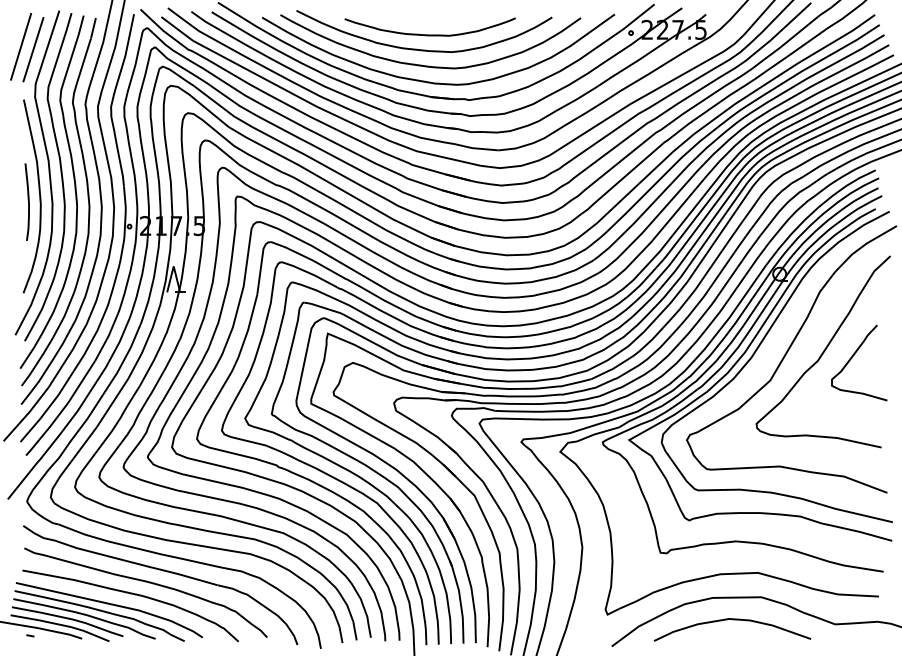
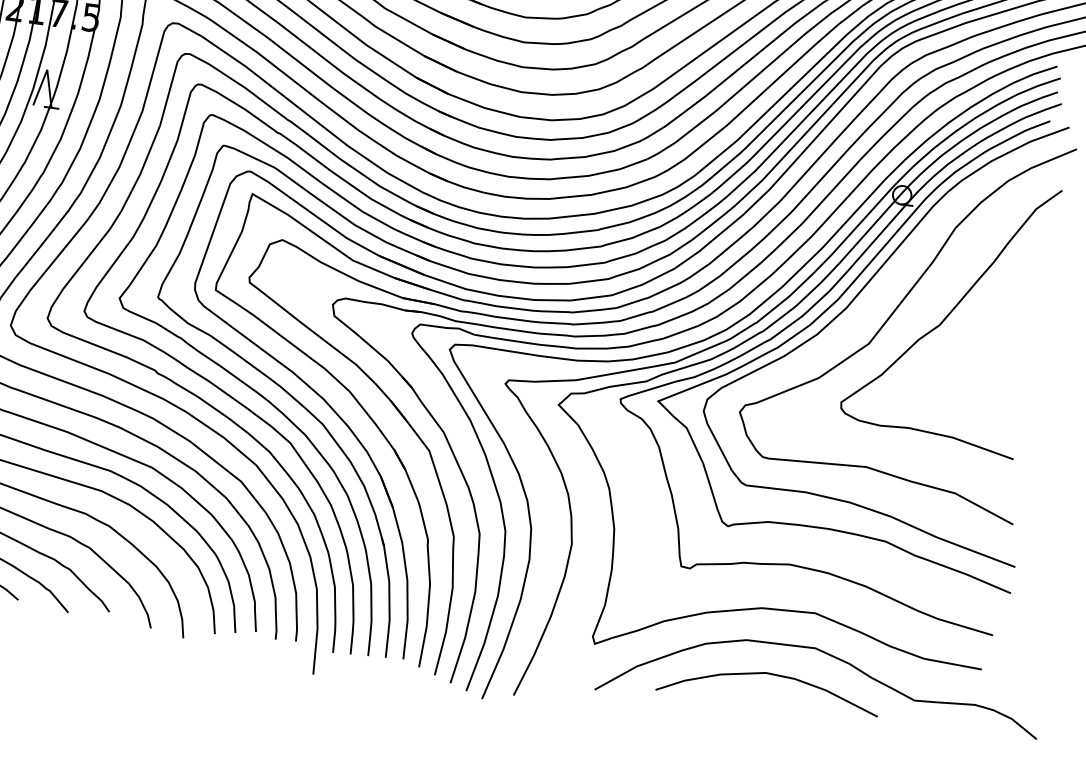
curve: (852, 358) -> (989, 328), removed

